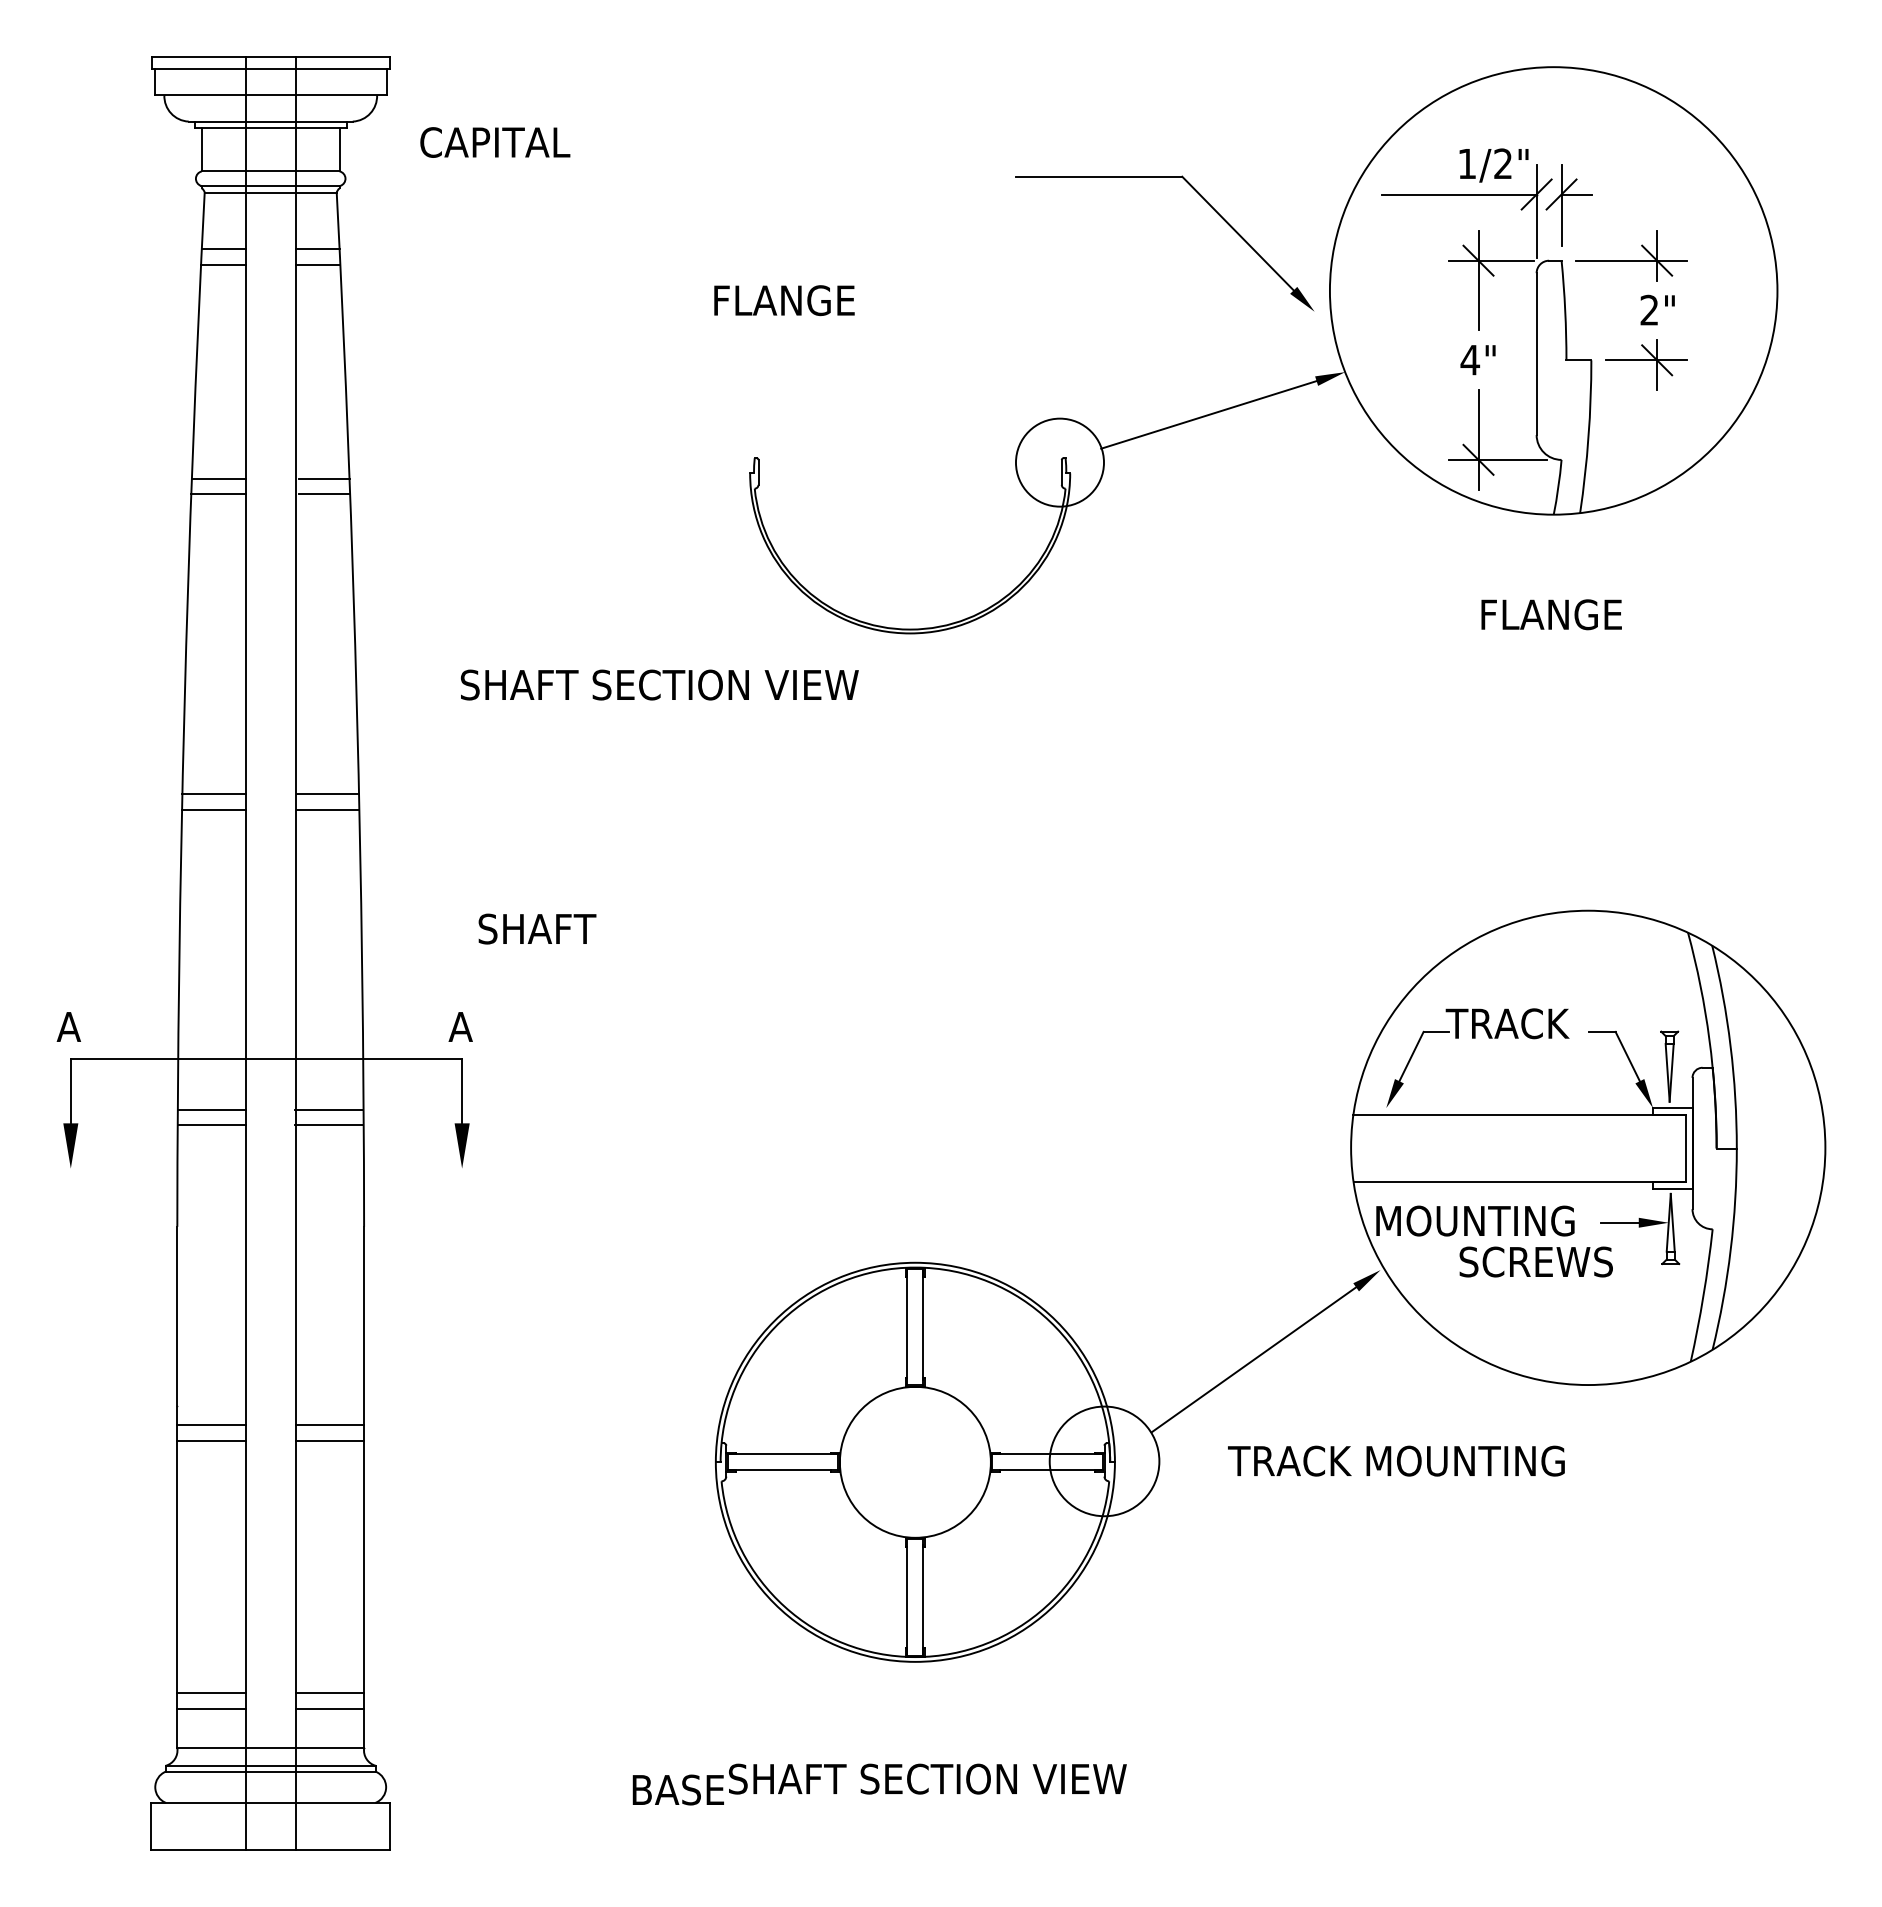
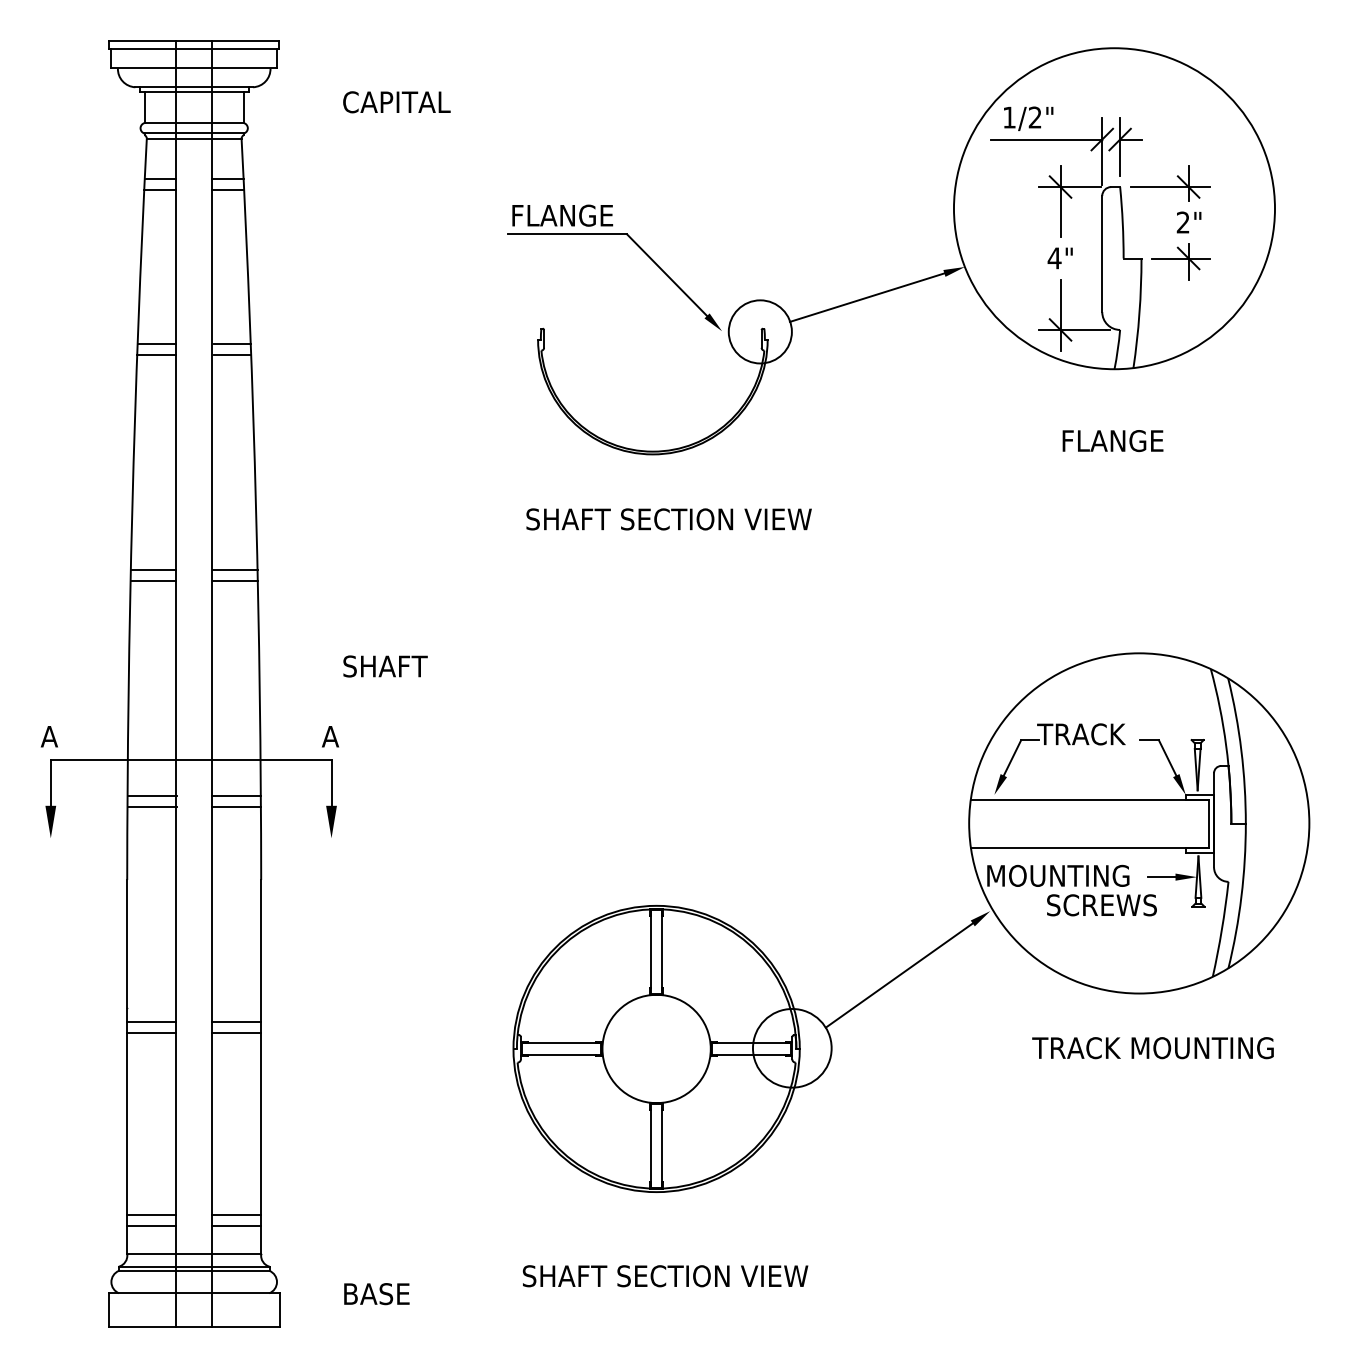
text: (495, 142) -> (397, 102), moved
text: (1493, 165) -> (1028, 118), moved
part: (1205, 201) -> (643, 252), moved
text: (659, 684) -> (668, 519), moved
text: (1396, 1460) -> (1153, 1047), moved
text: (677, 1789) -> (376, 1293), moved

